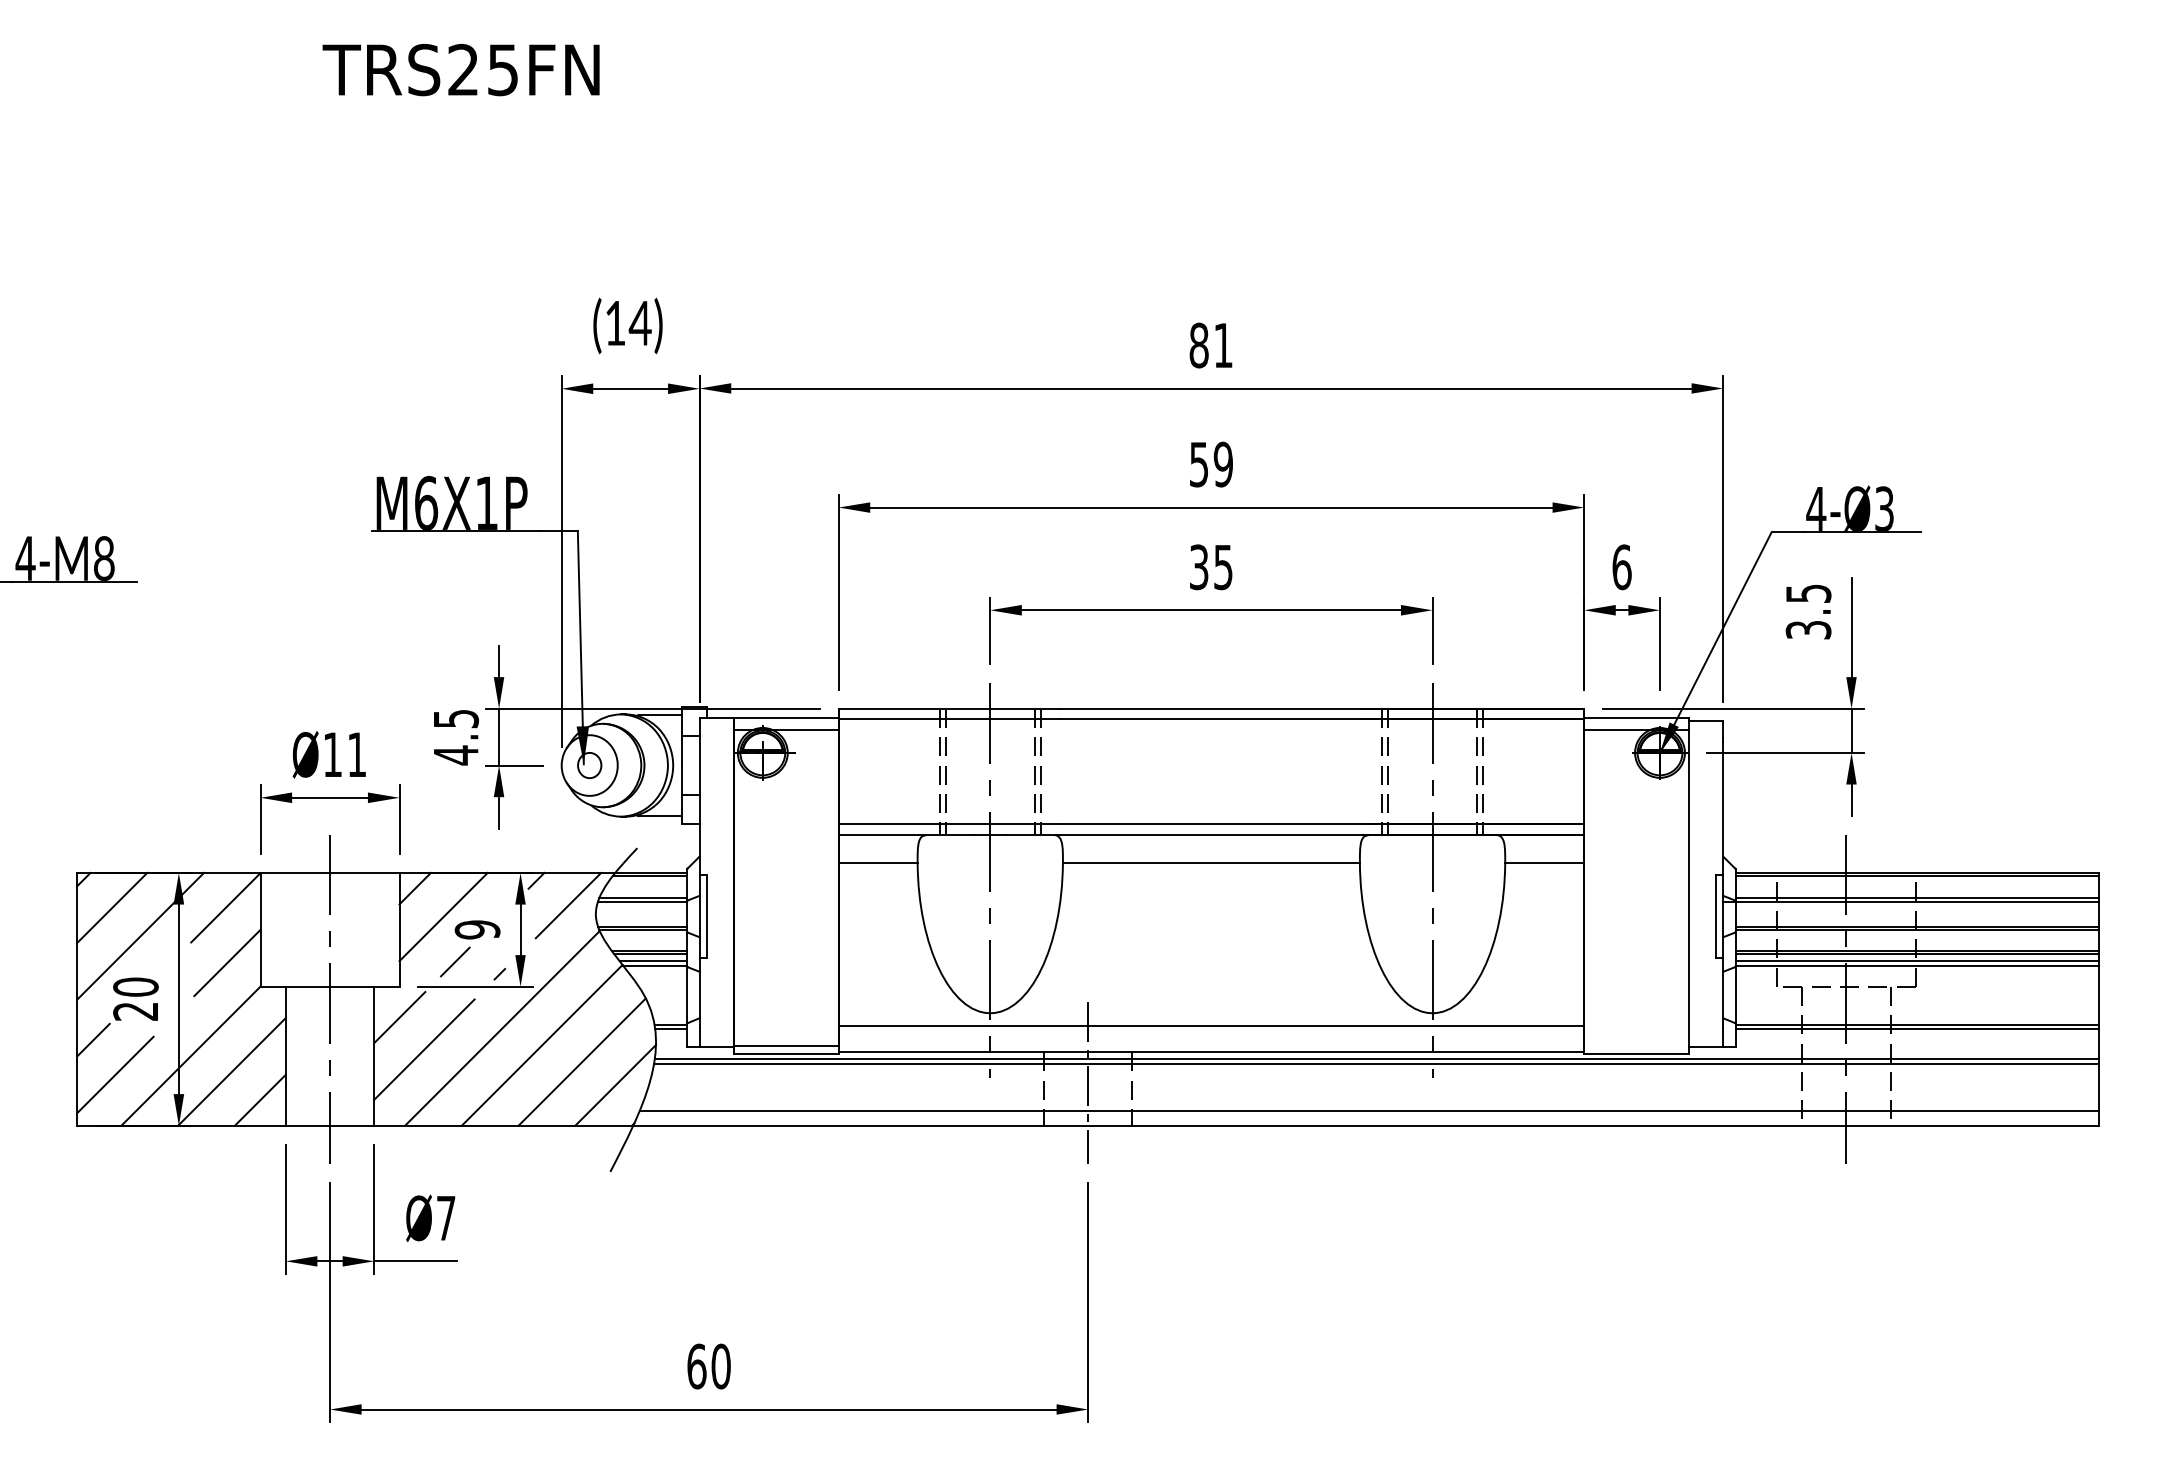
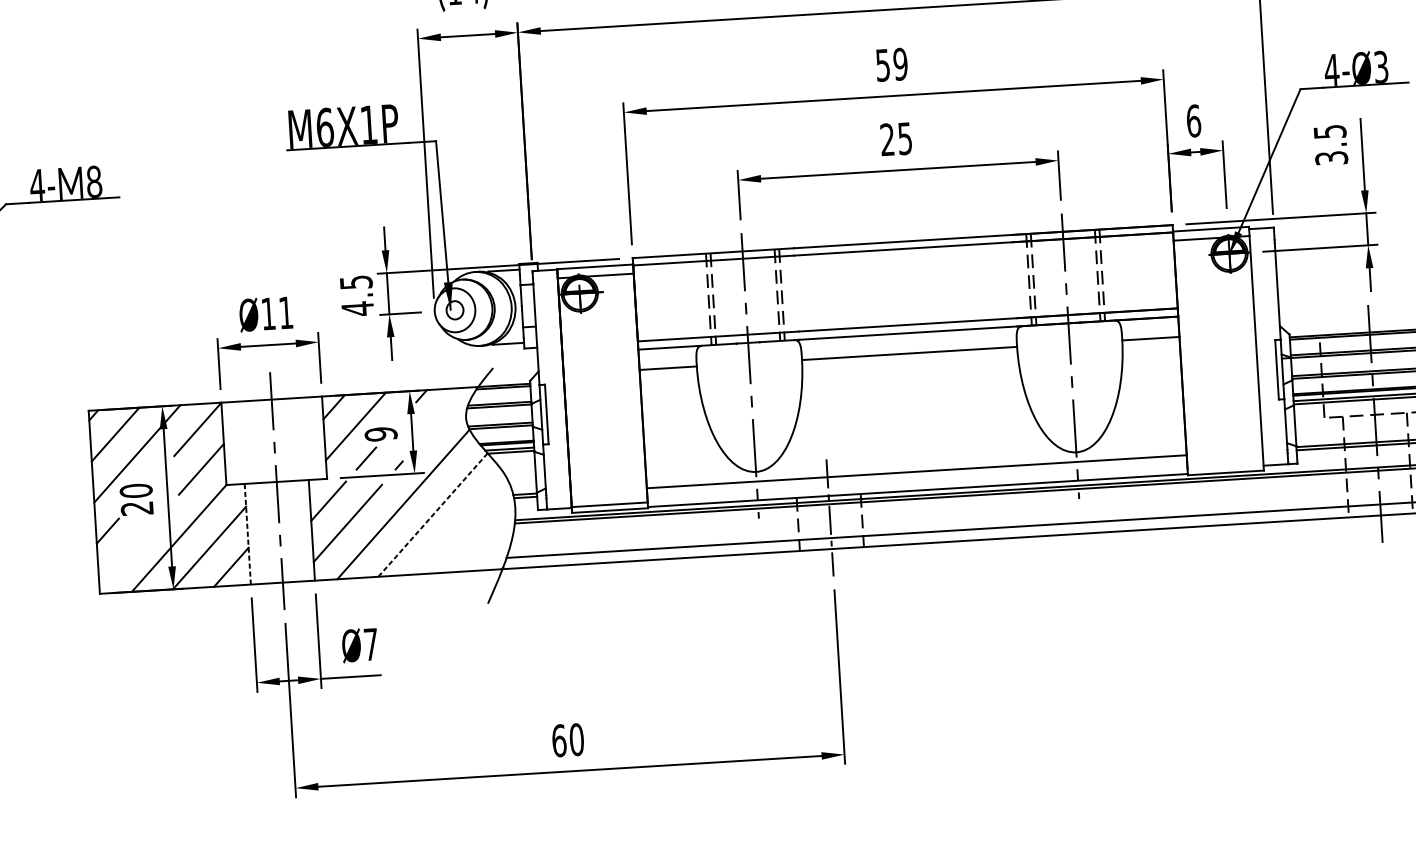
text: (1199, 567) -> (887, 139), 35 -> 25
line: (568, 905) -> (445, 412), removed
line: (542, 1045) -> (433, 515), solid -> dashed
line: (285, 1056) -> (247, 534), solid -> dashed
line: (581, 1061) -> (462, 525), removed
line: (115, 1074) -> (125, 555), removed
line: (615, 1085) -> (487, 540), removed

